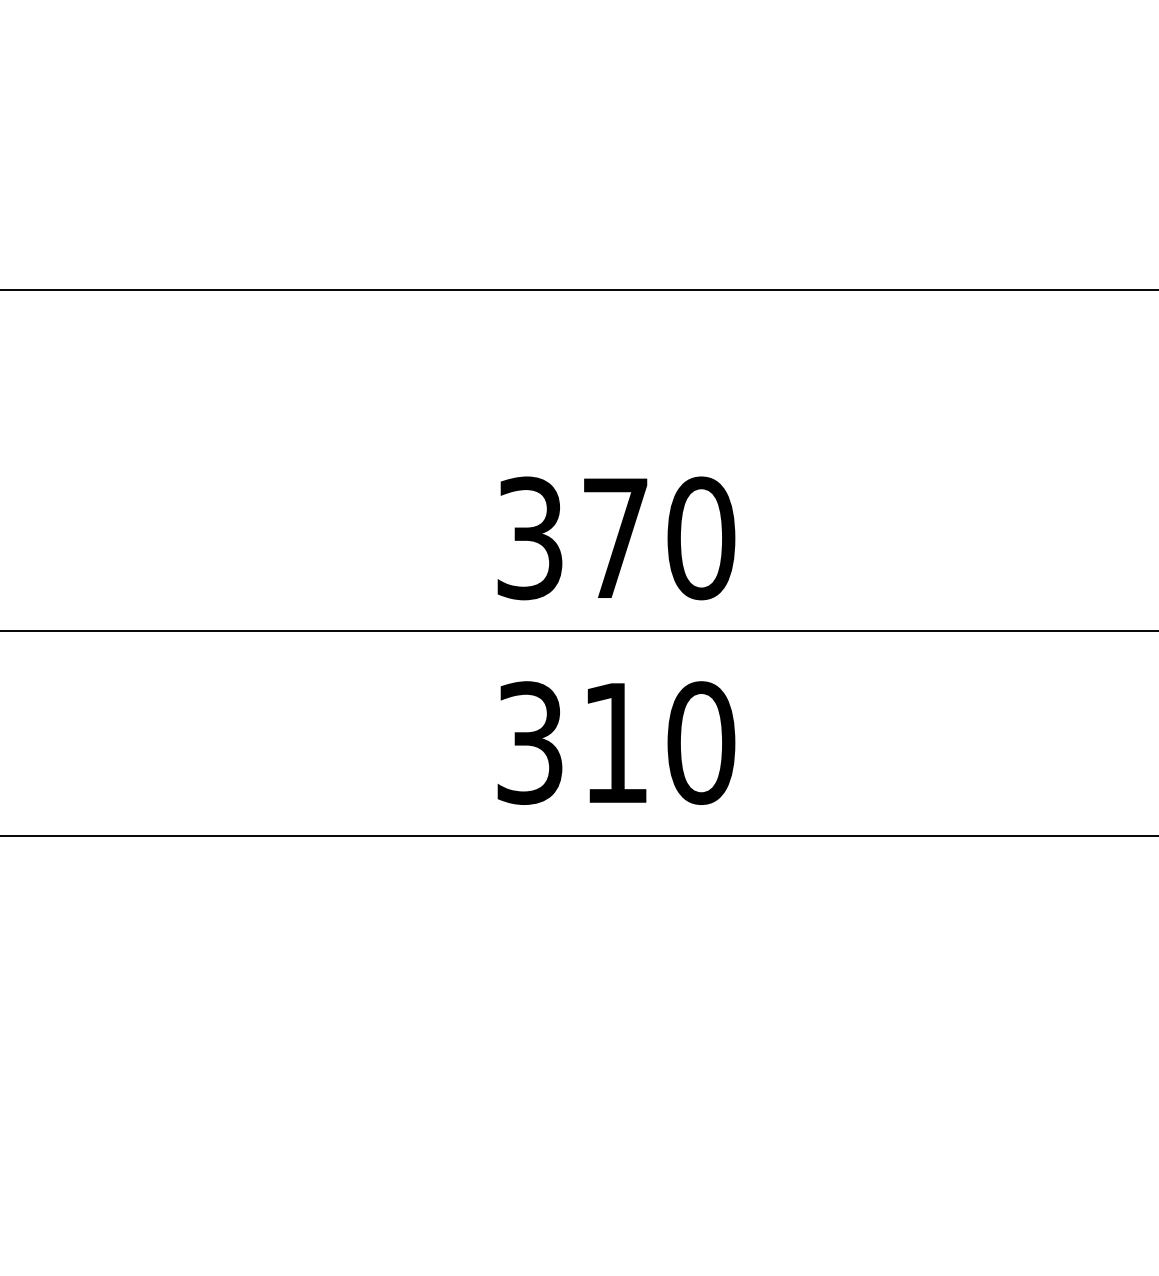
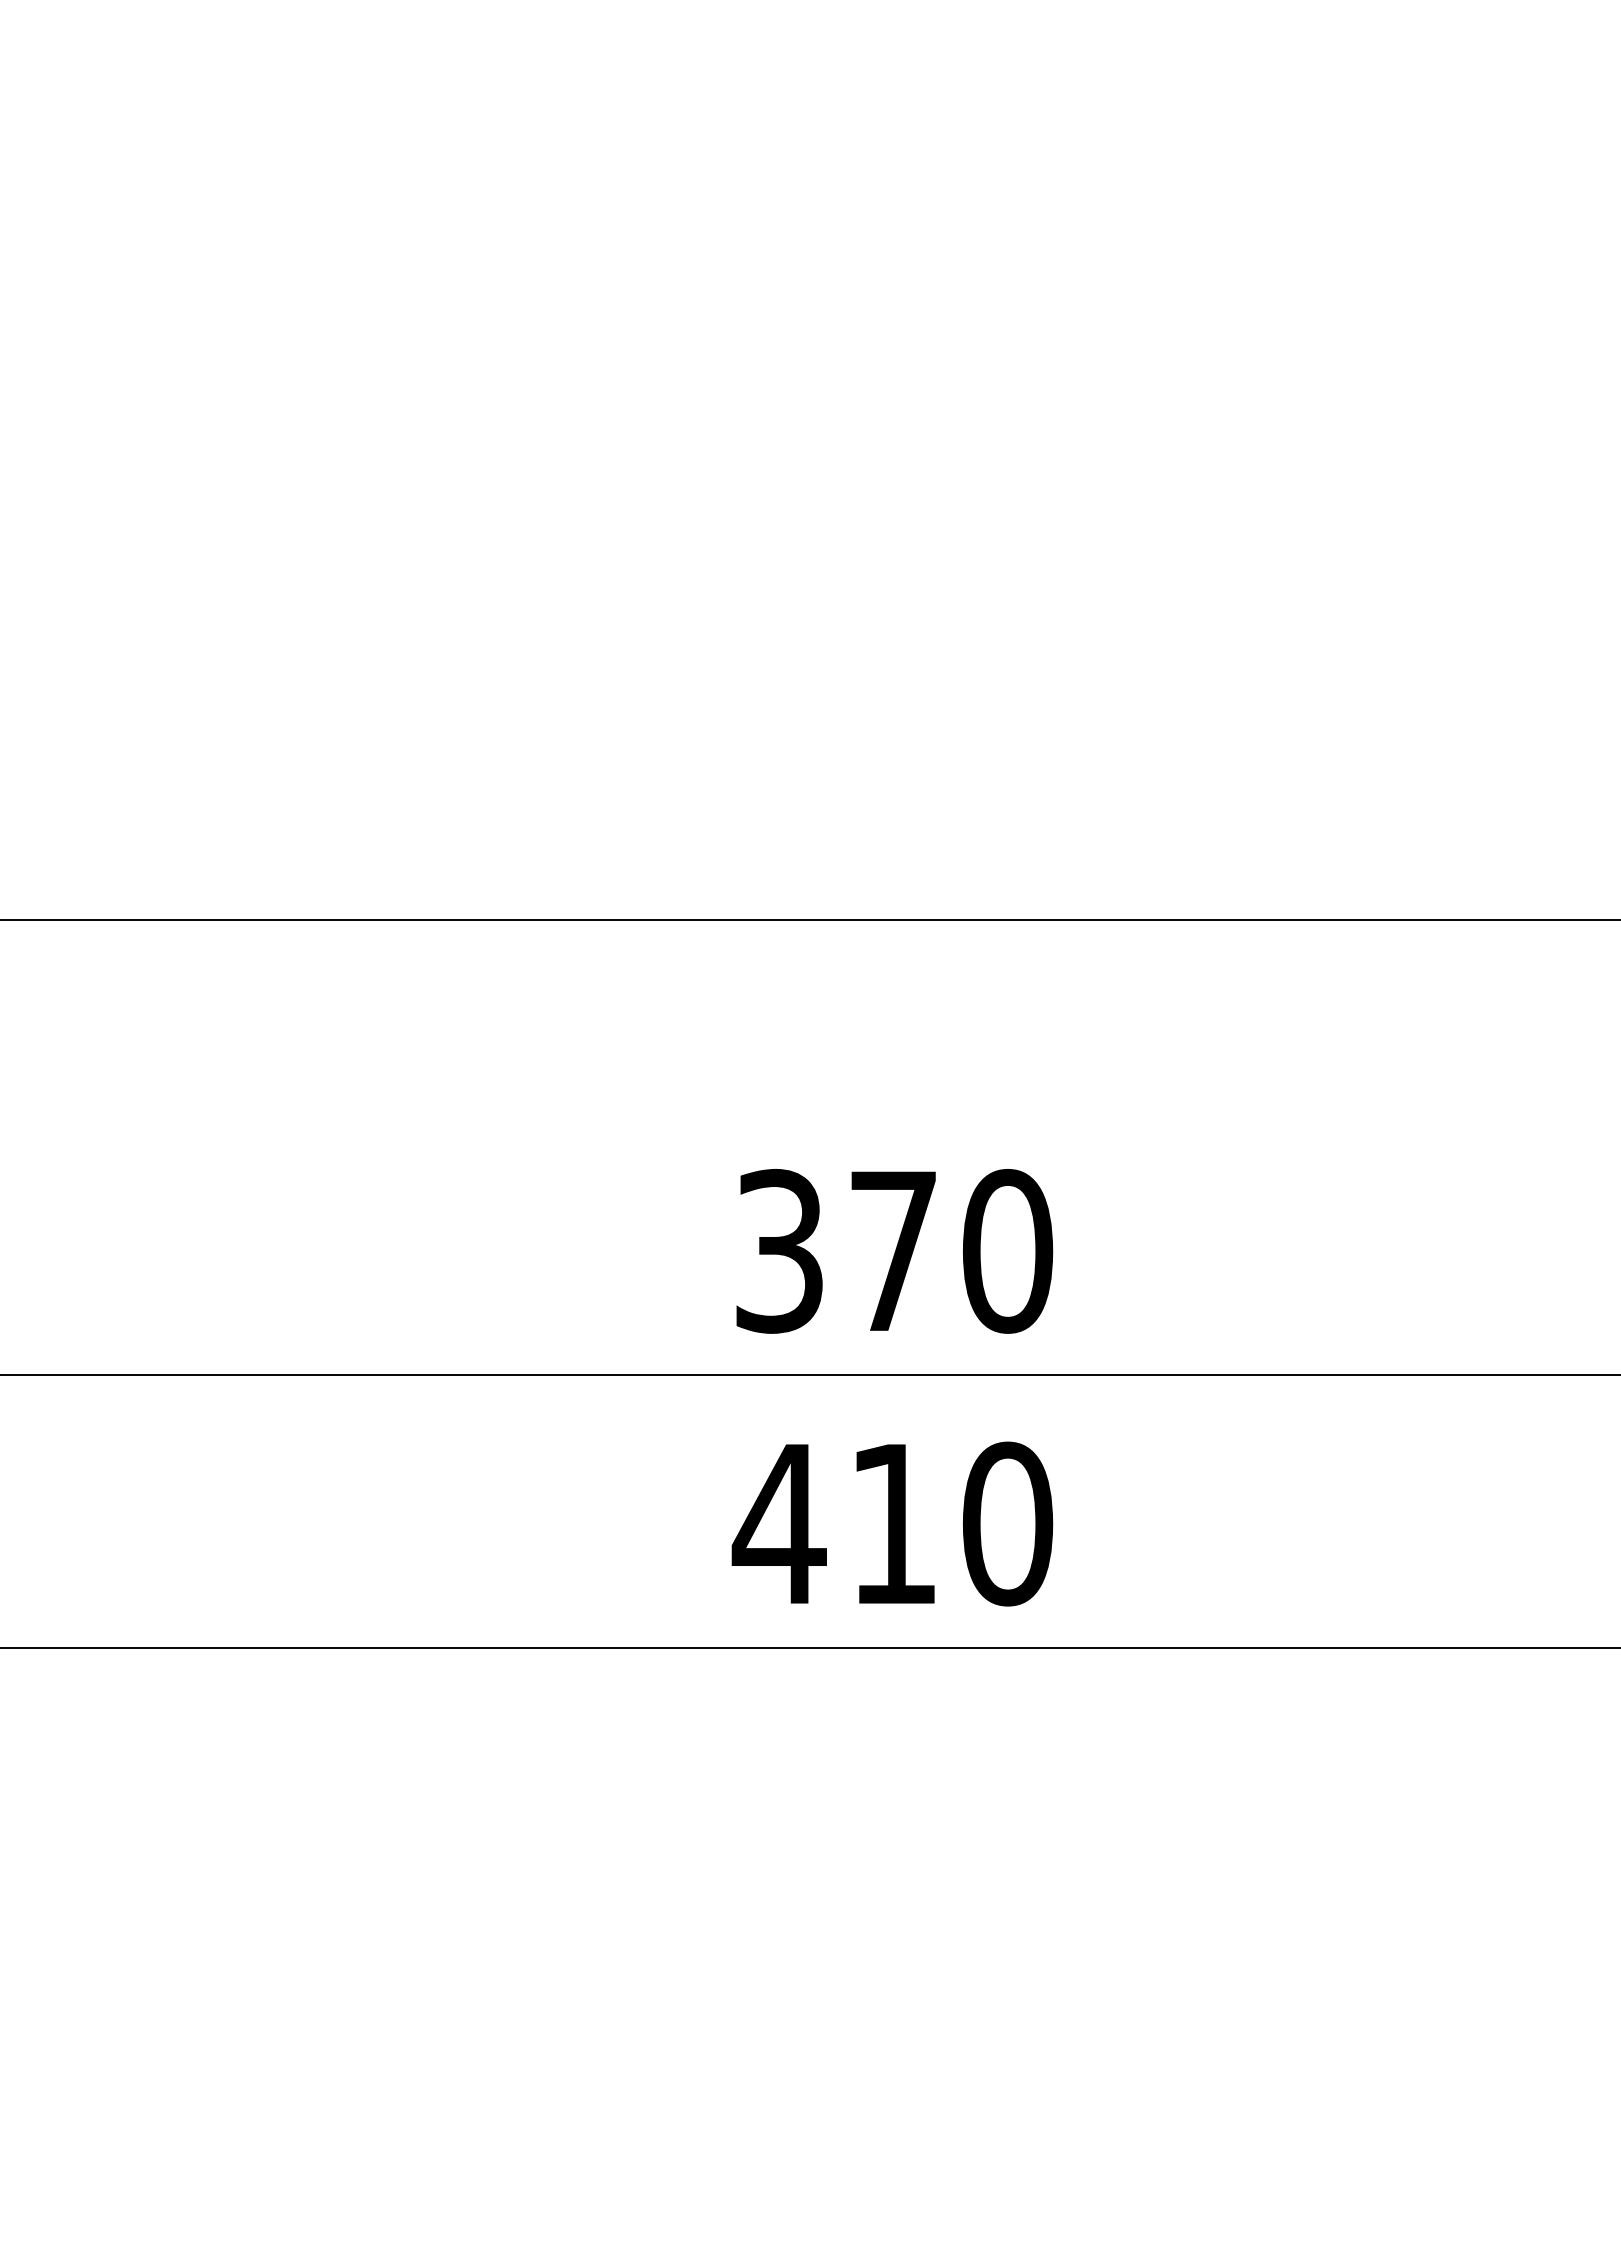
text: (529, 742) -> (778, 1523), 310 -> 410

